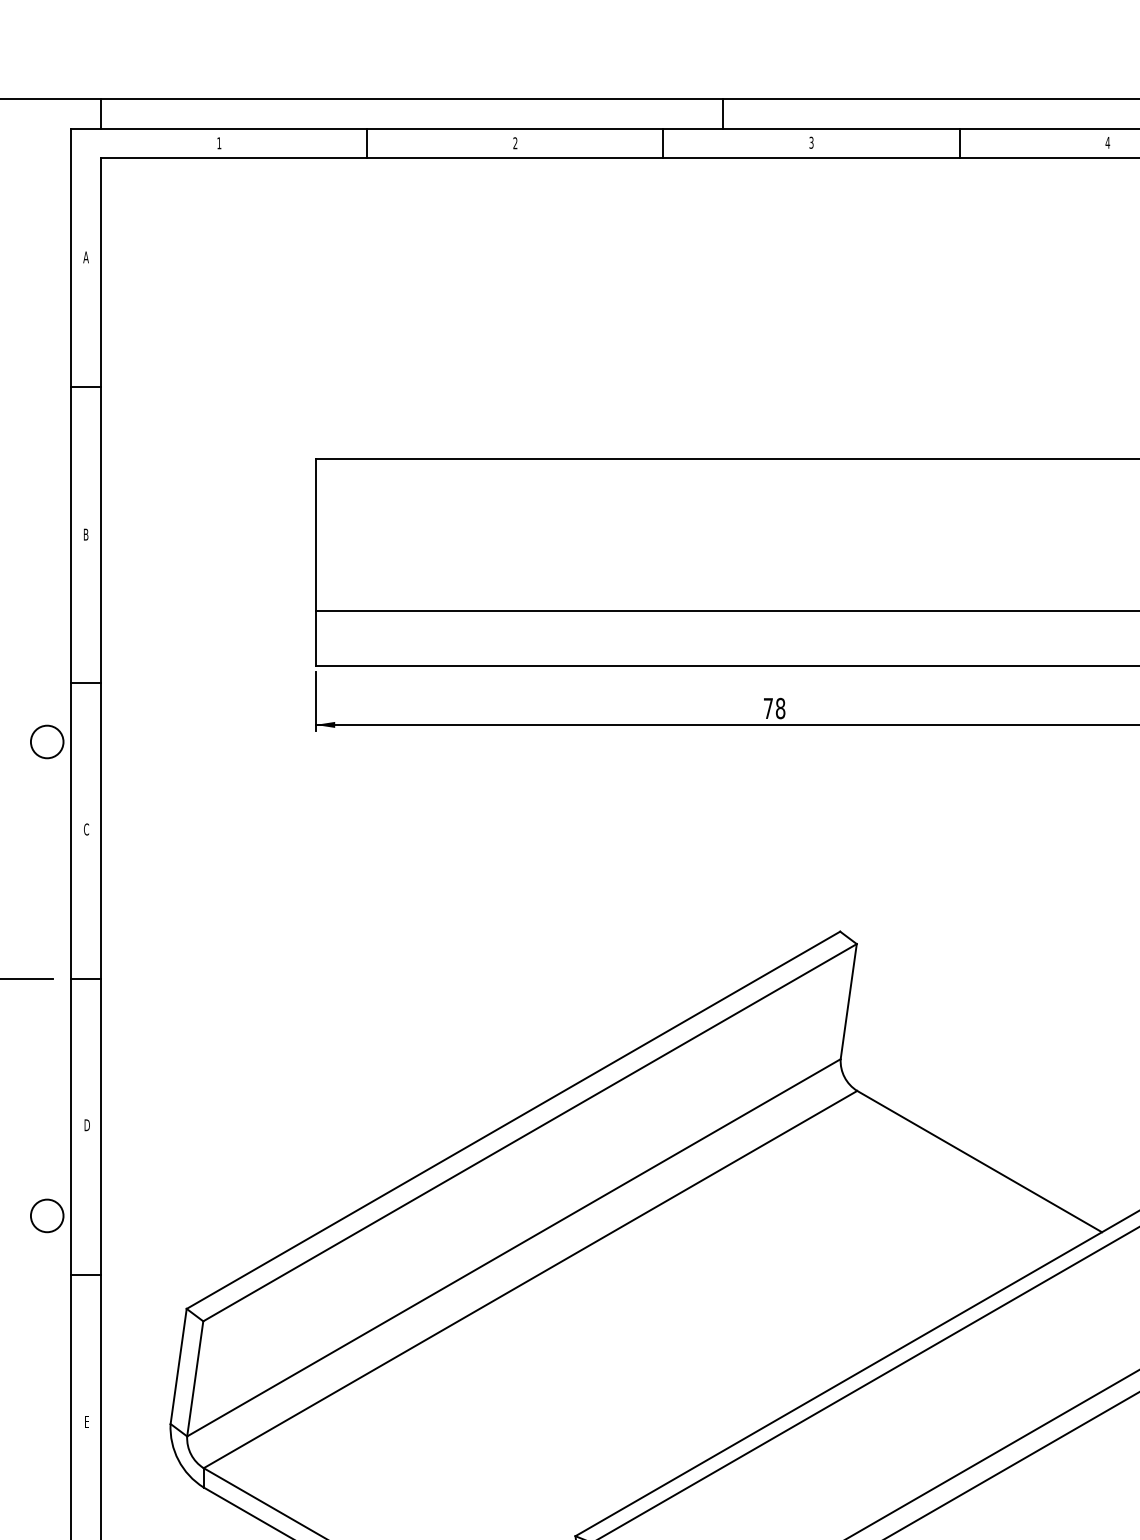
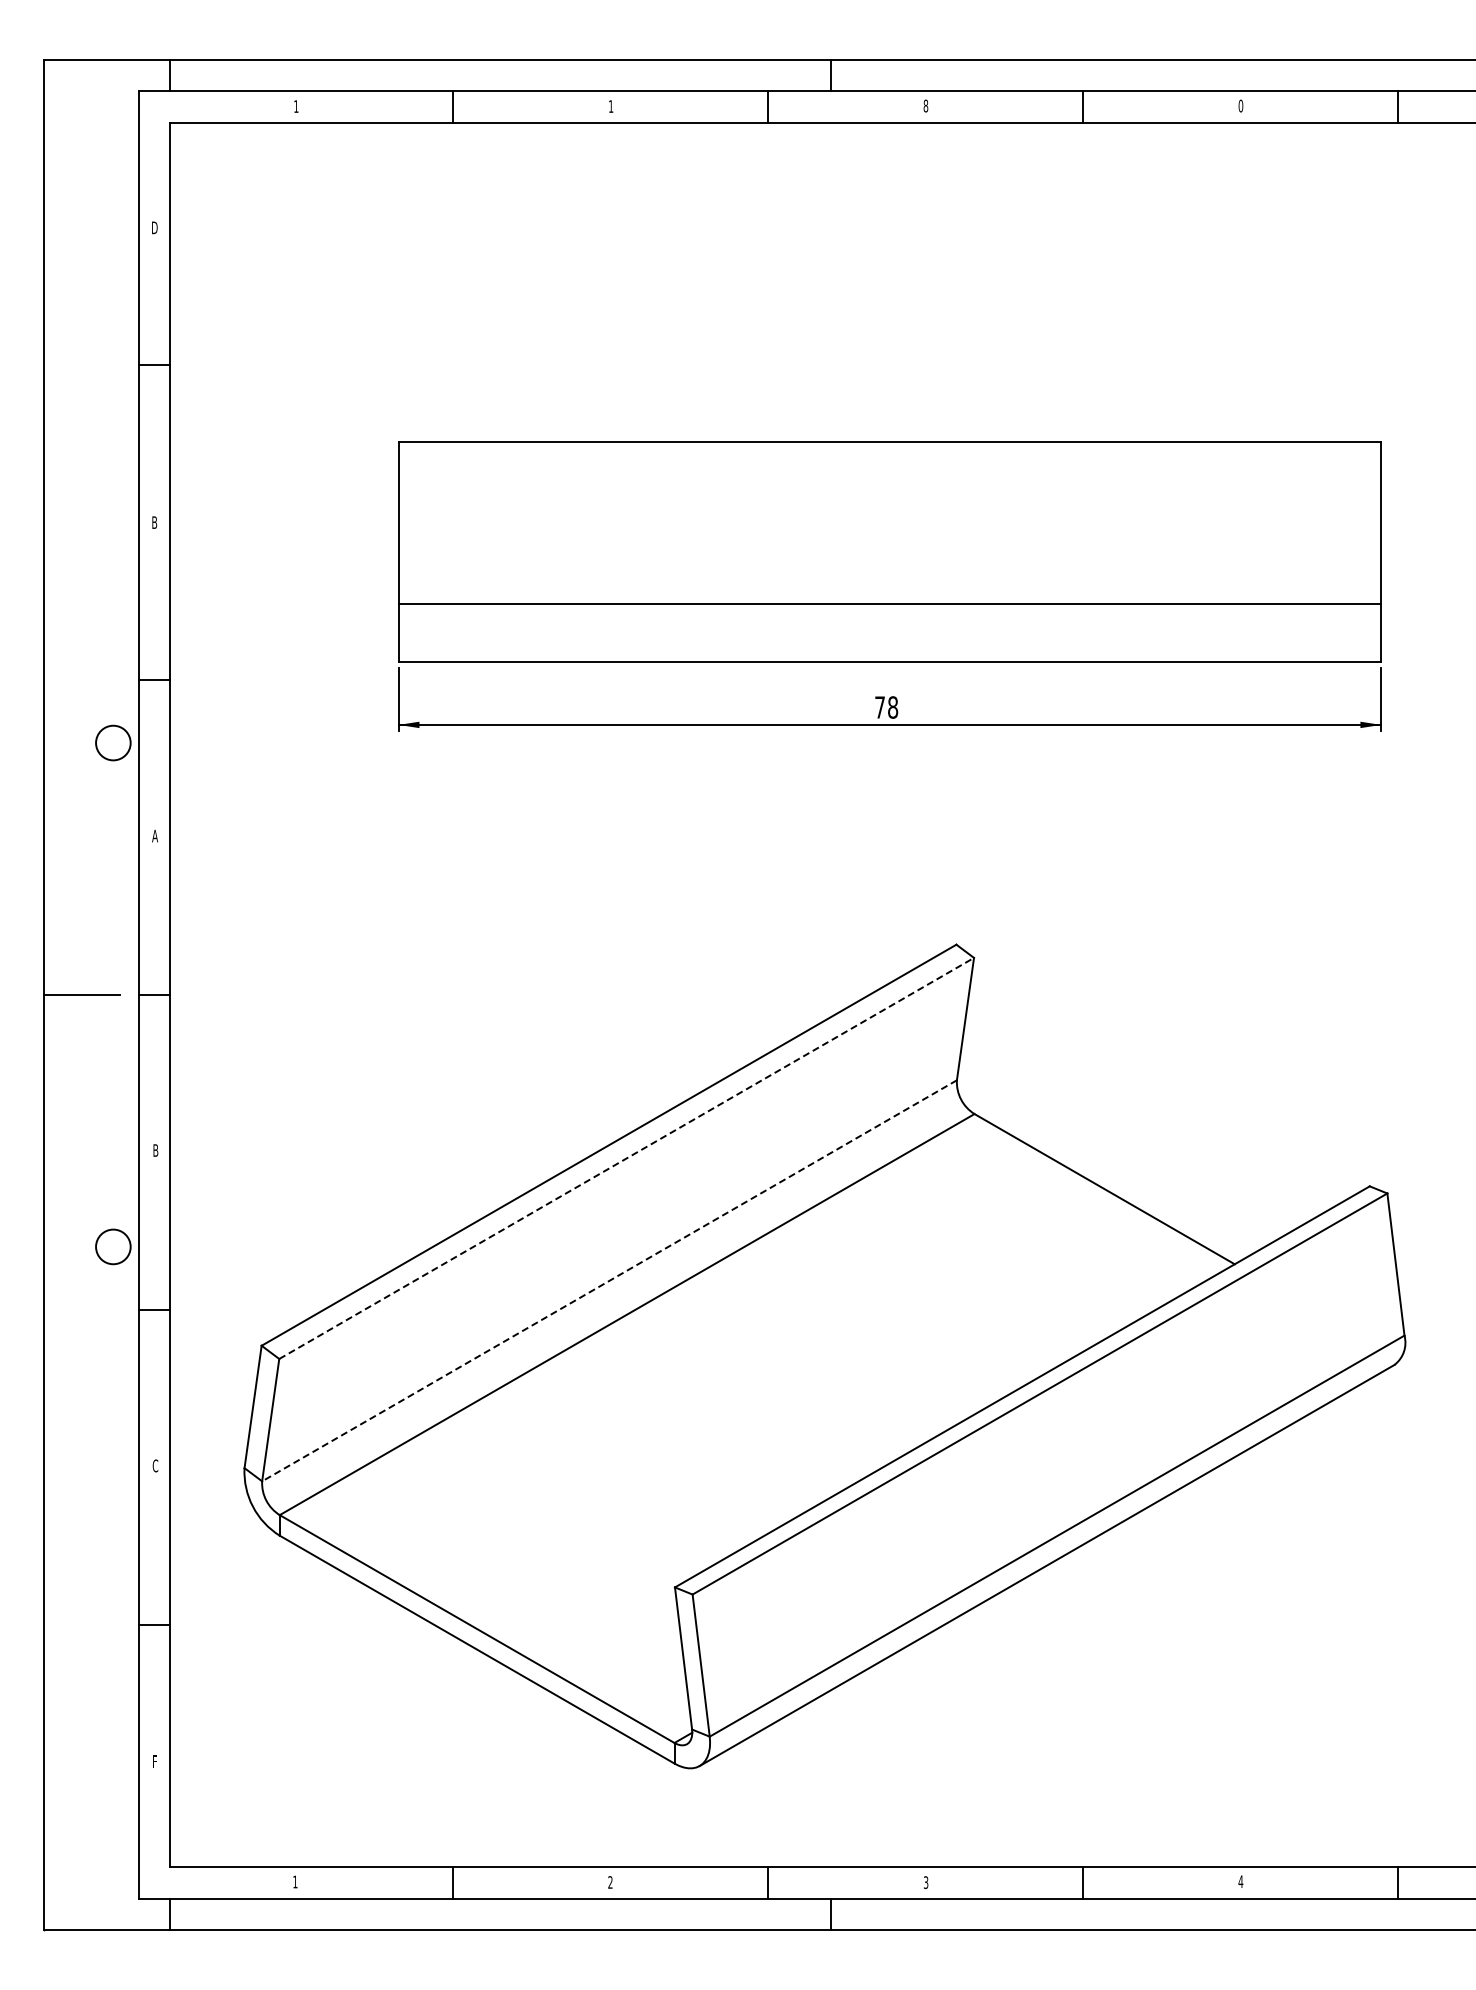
text: (811, 142) -> (925, 105), 3 -> 8
text: (1107, 142) -> (1240, 105), 4 -> 0
text: (514, 143) -> (610, 106), 2 -> 1
text: (85, 257) -> (154, 227), A -> D
text: (85, 828) -> (154, 835), C -> A
text: (86, 1125) -> (155, 1150), D -> B
line: (530, 1132) -> (627, 1158), solid -> dashed
line: (513, 1248) -> (609, 1281), solid -> dashed
text: (86, 1421) -> (155, 1465), E -> C

